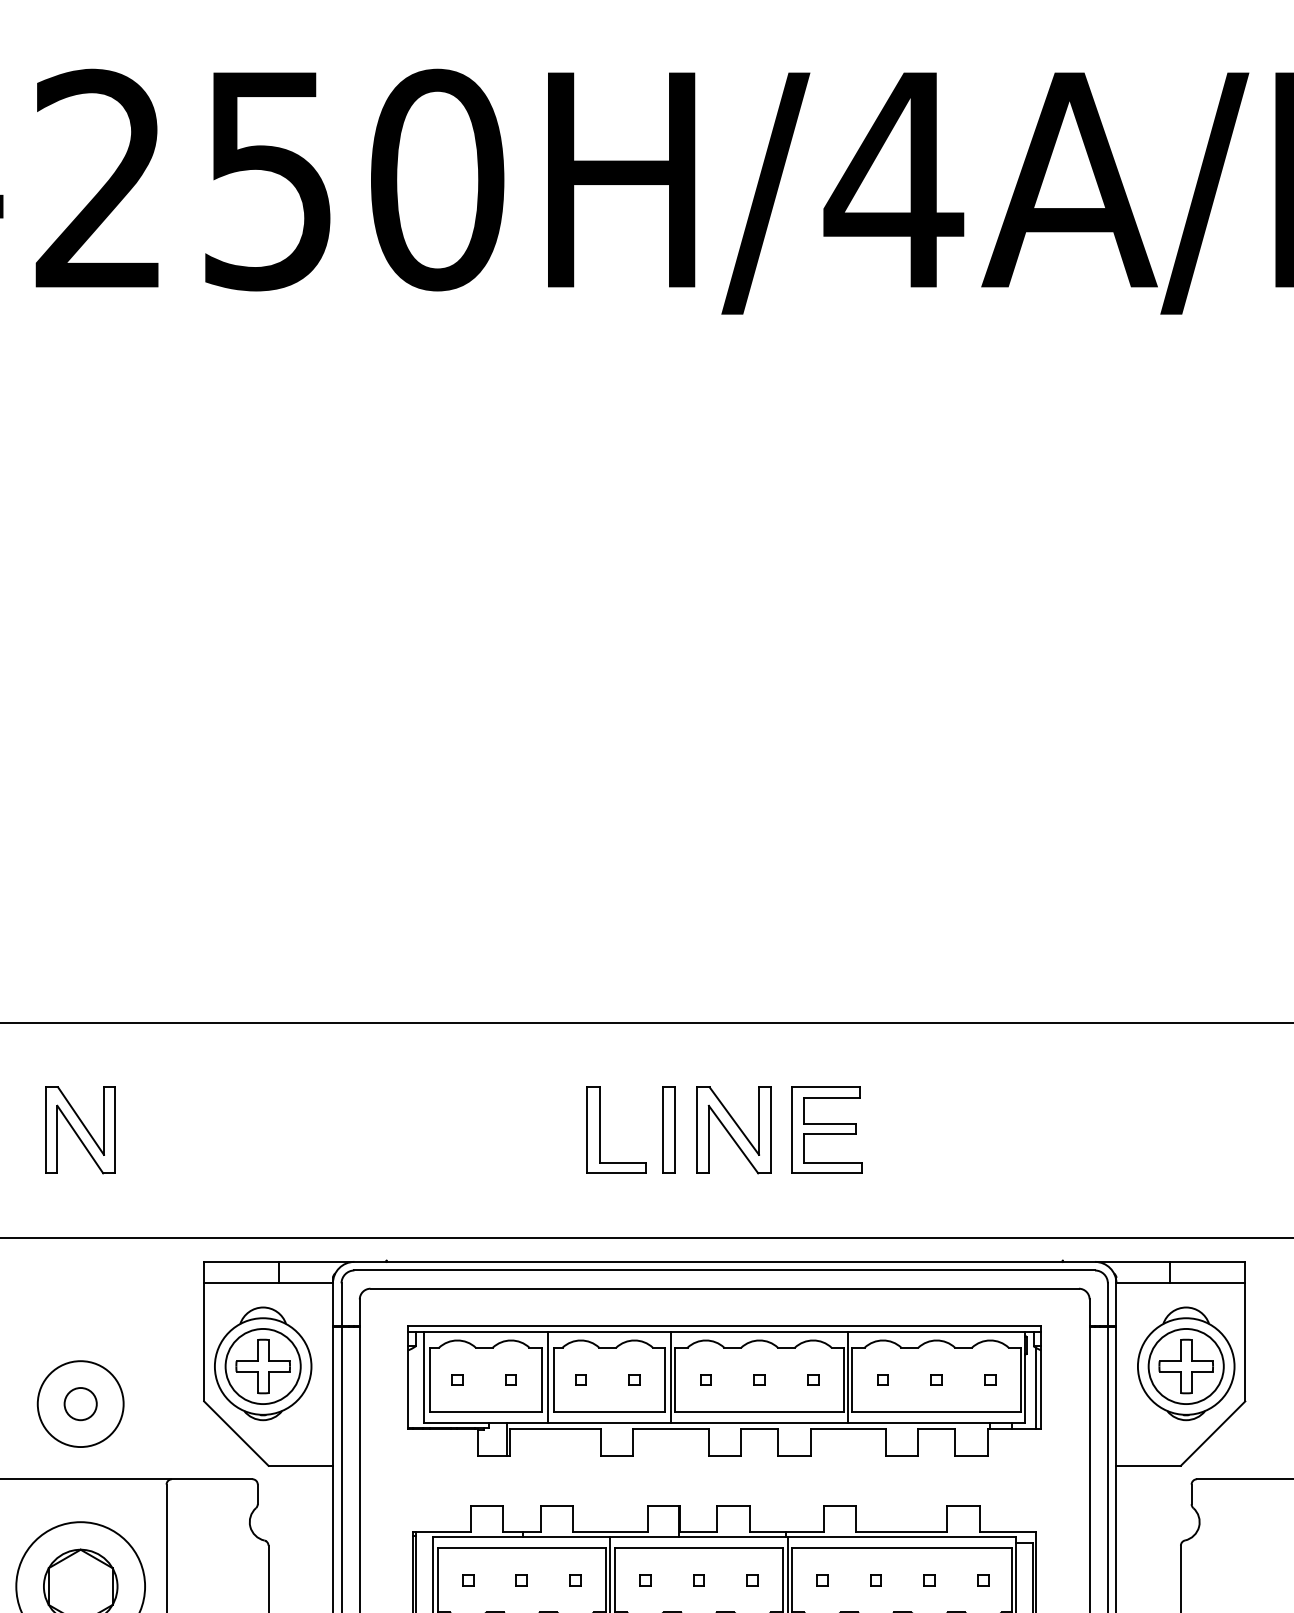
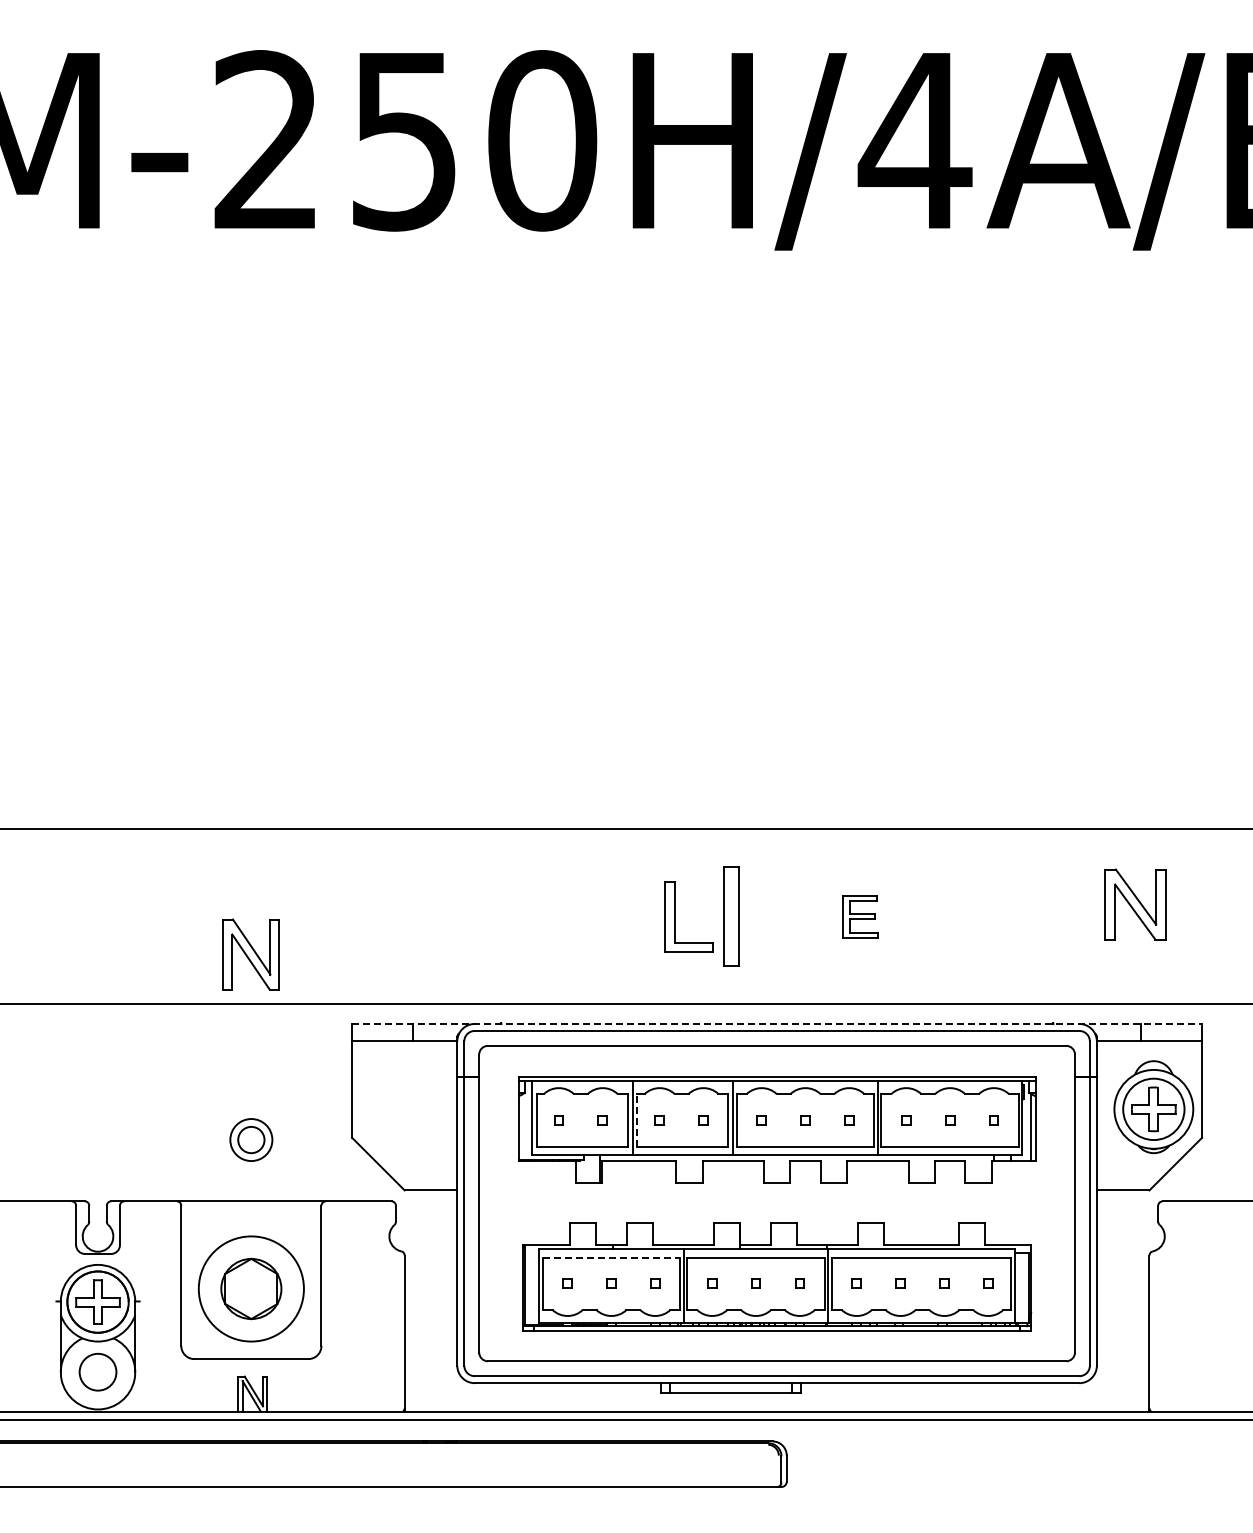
part: (79, 1130) -> (250, 954), moved
part: (668, 1130) -> (731, 916), size x1.4
part: (733, 1130) -> (1135, 904), moved
part: (826, 1130) -> (860, 916), size x0.6
line: (725, 1261) -> (777, 1023), solid -> dashed
part: (263, 1364) -> (400, 1107), removed
line: (553, 1378) -> (637, 1119), solid -> dashed
circle: (80, 1403) -> (251, 1139), size x0.6
line: (521, 1547) -> (611, 1257), solid -> dashed

